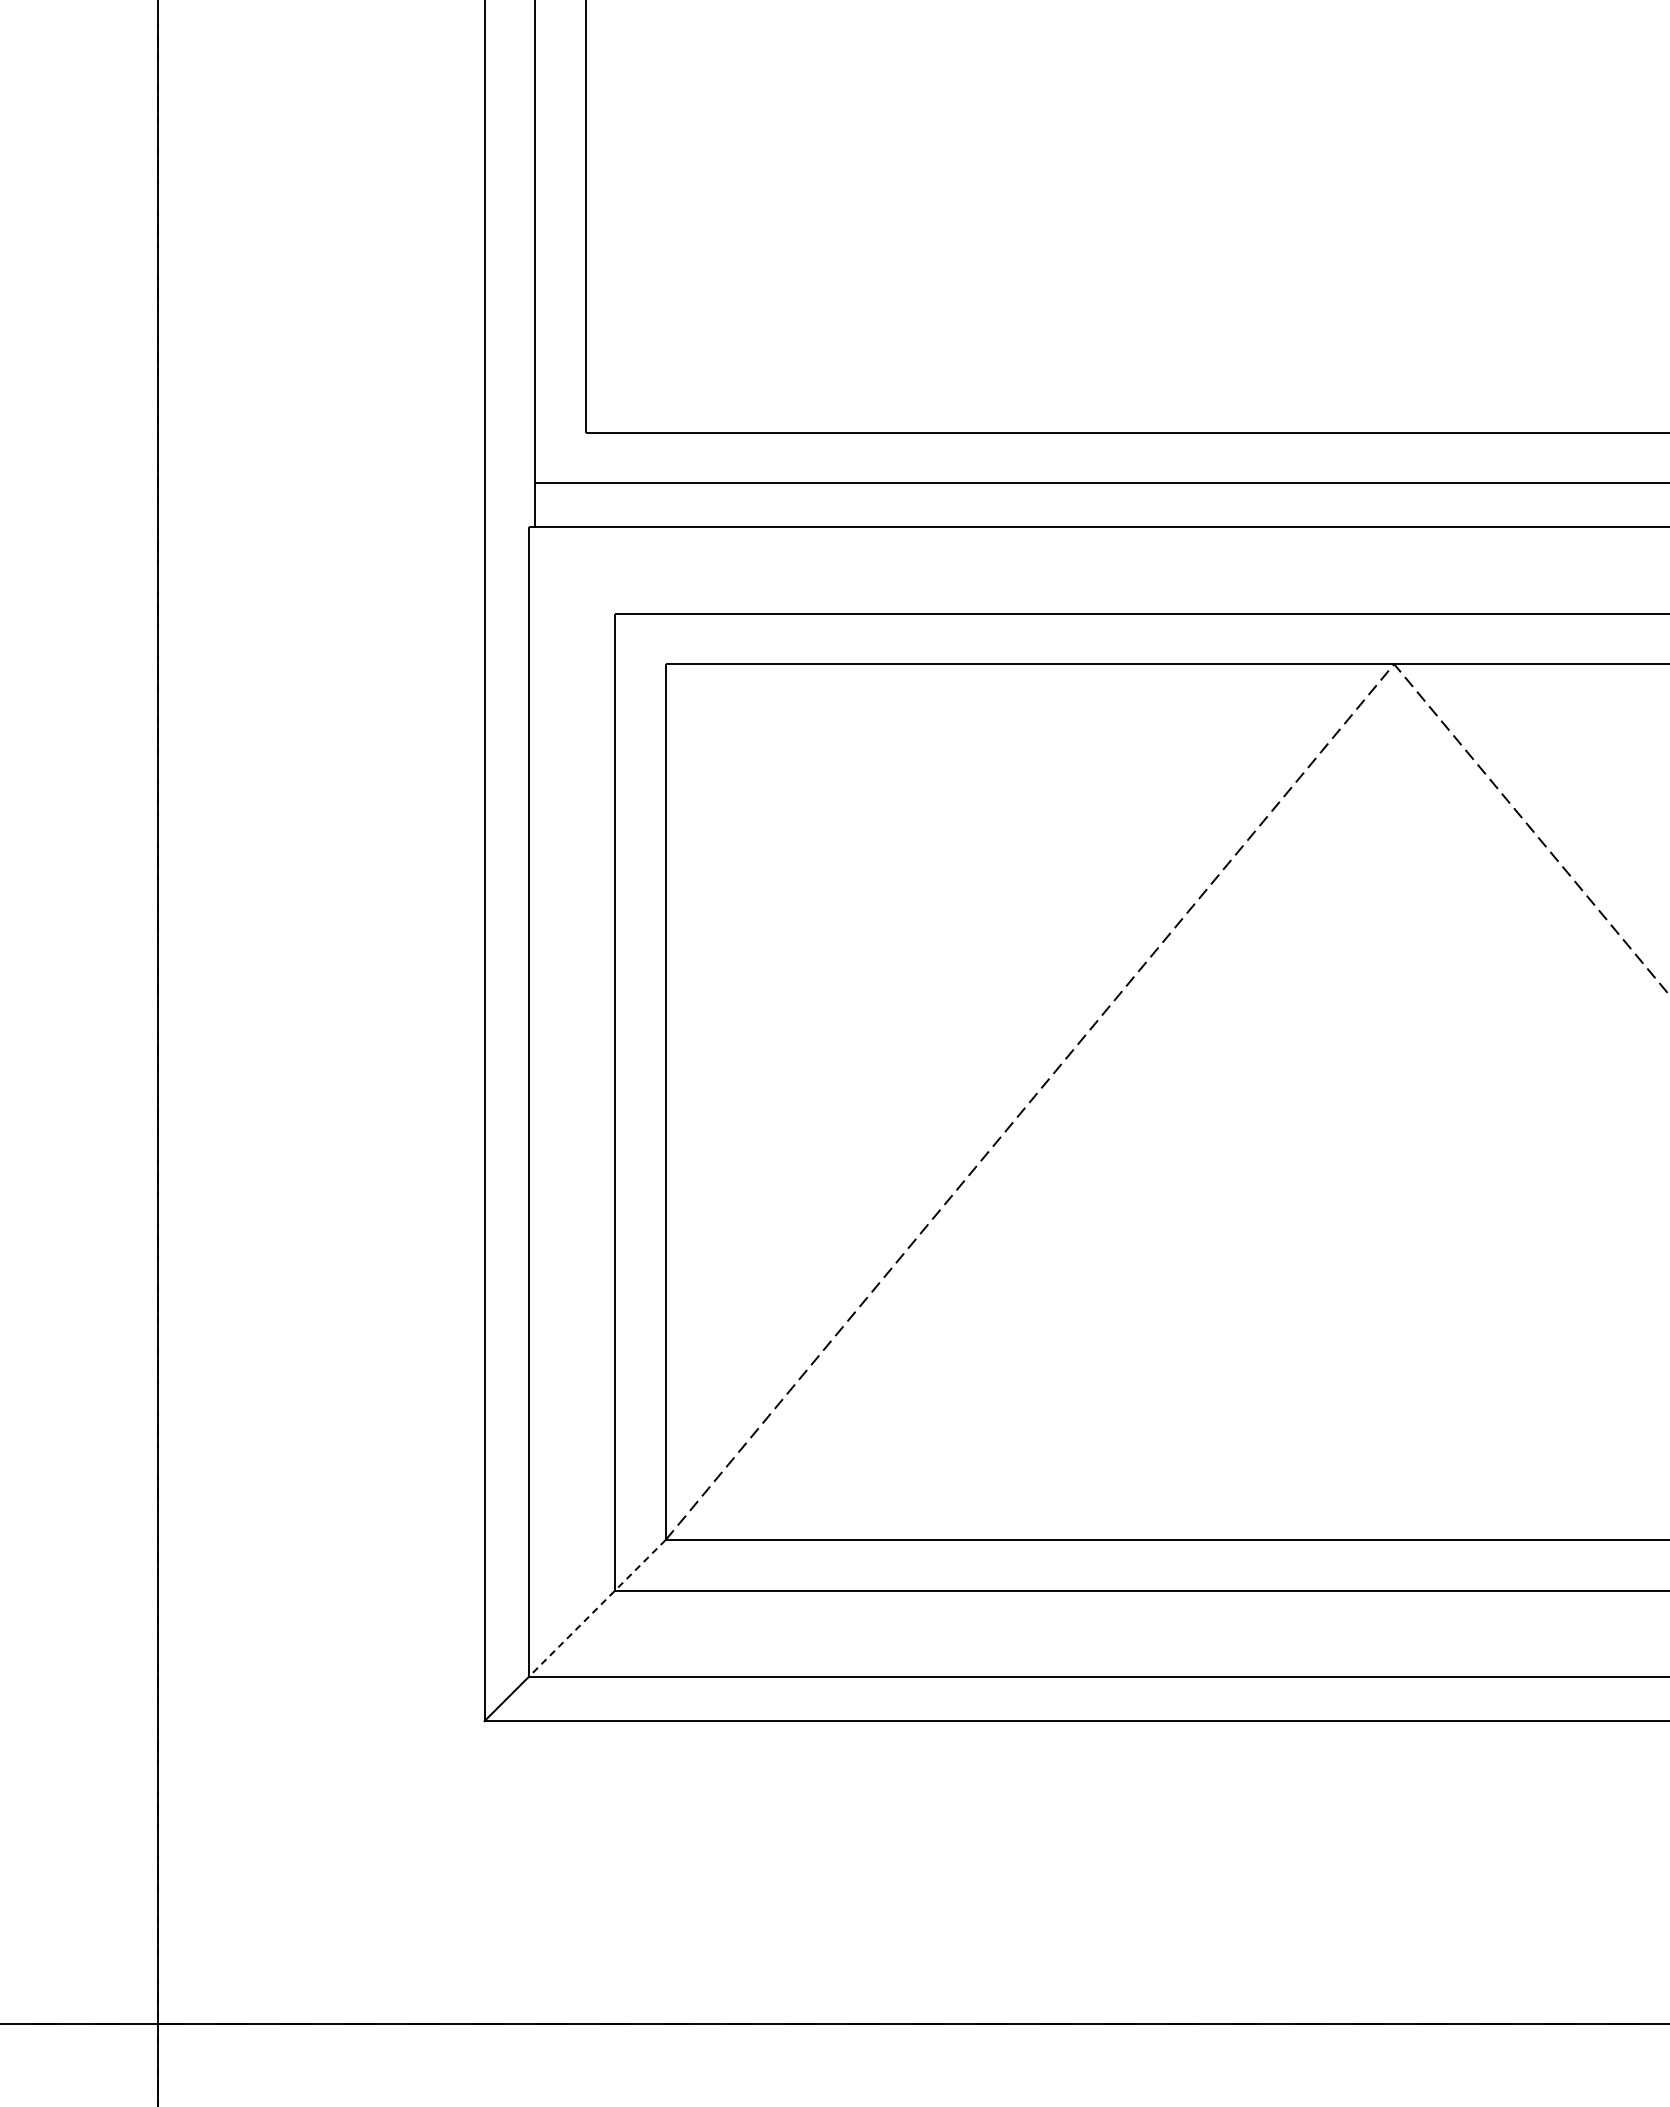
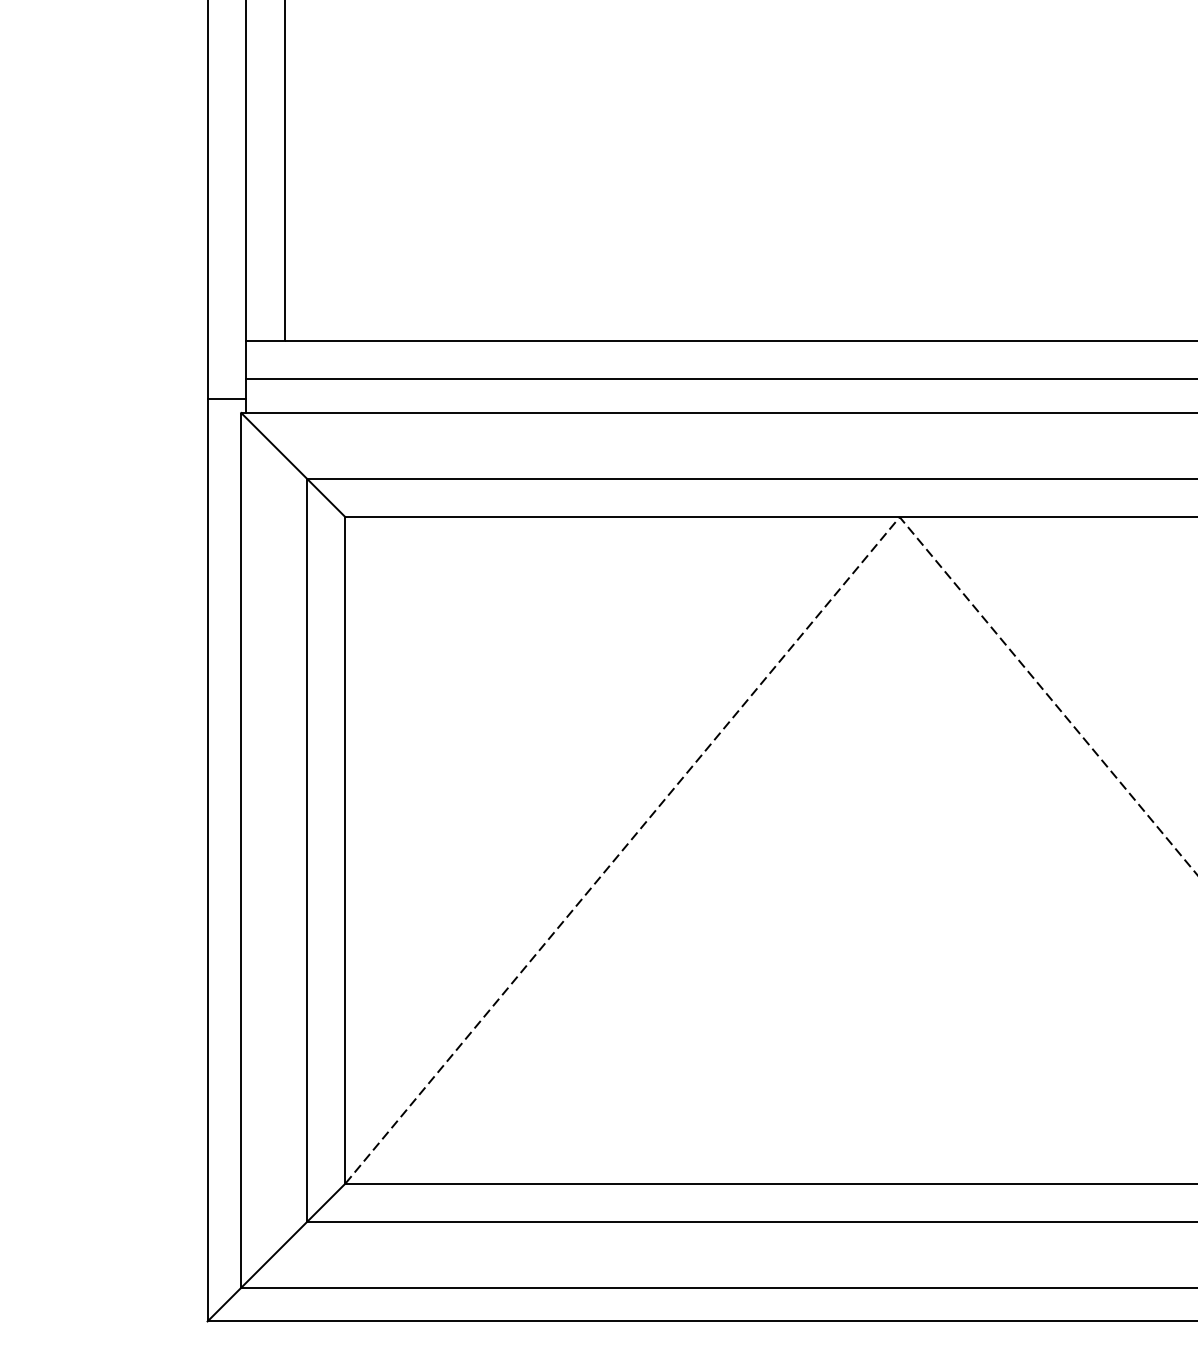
line: (560, 432) -> (265, 340), added
line: (509, 508) -> (226, 398), added
line: (596, 595) -> (292, 464), added
line: (597, 1608) -> (293, 1235), dashed -> solid

